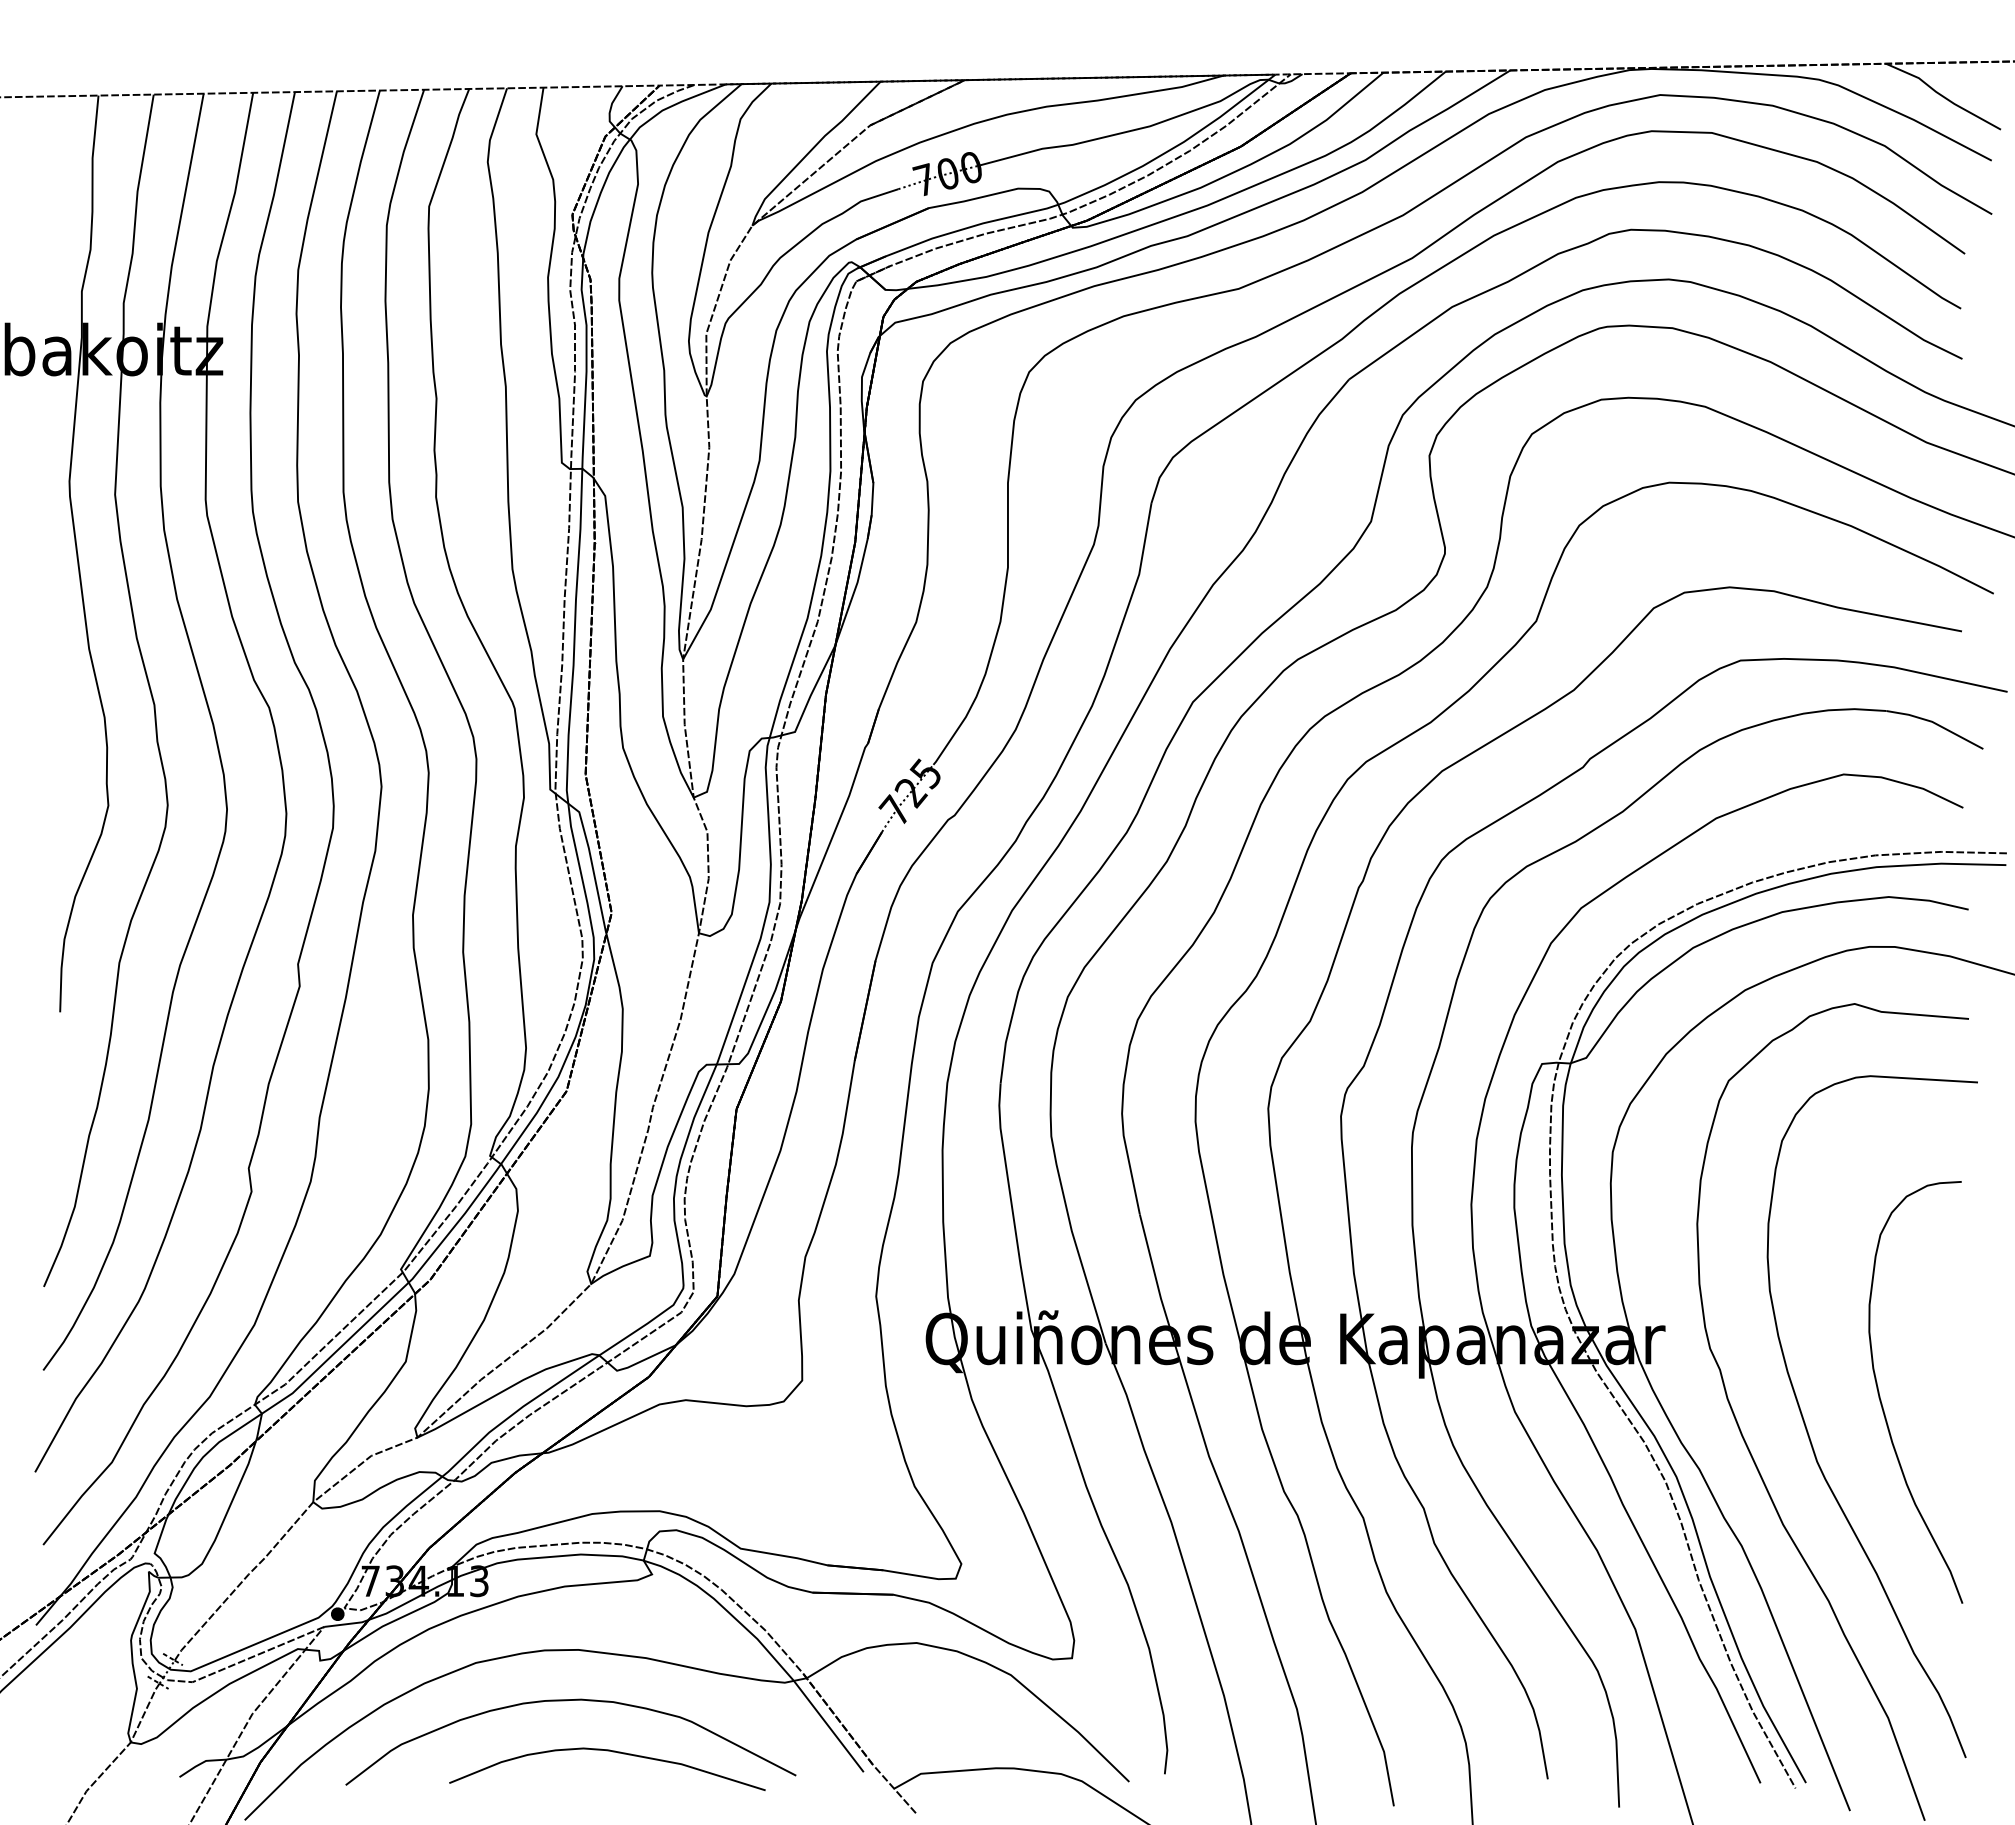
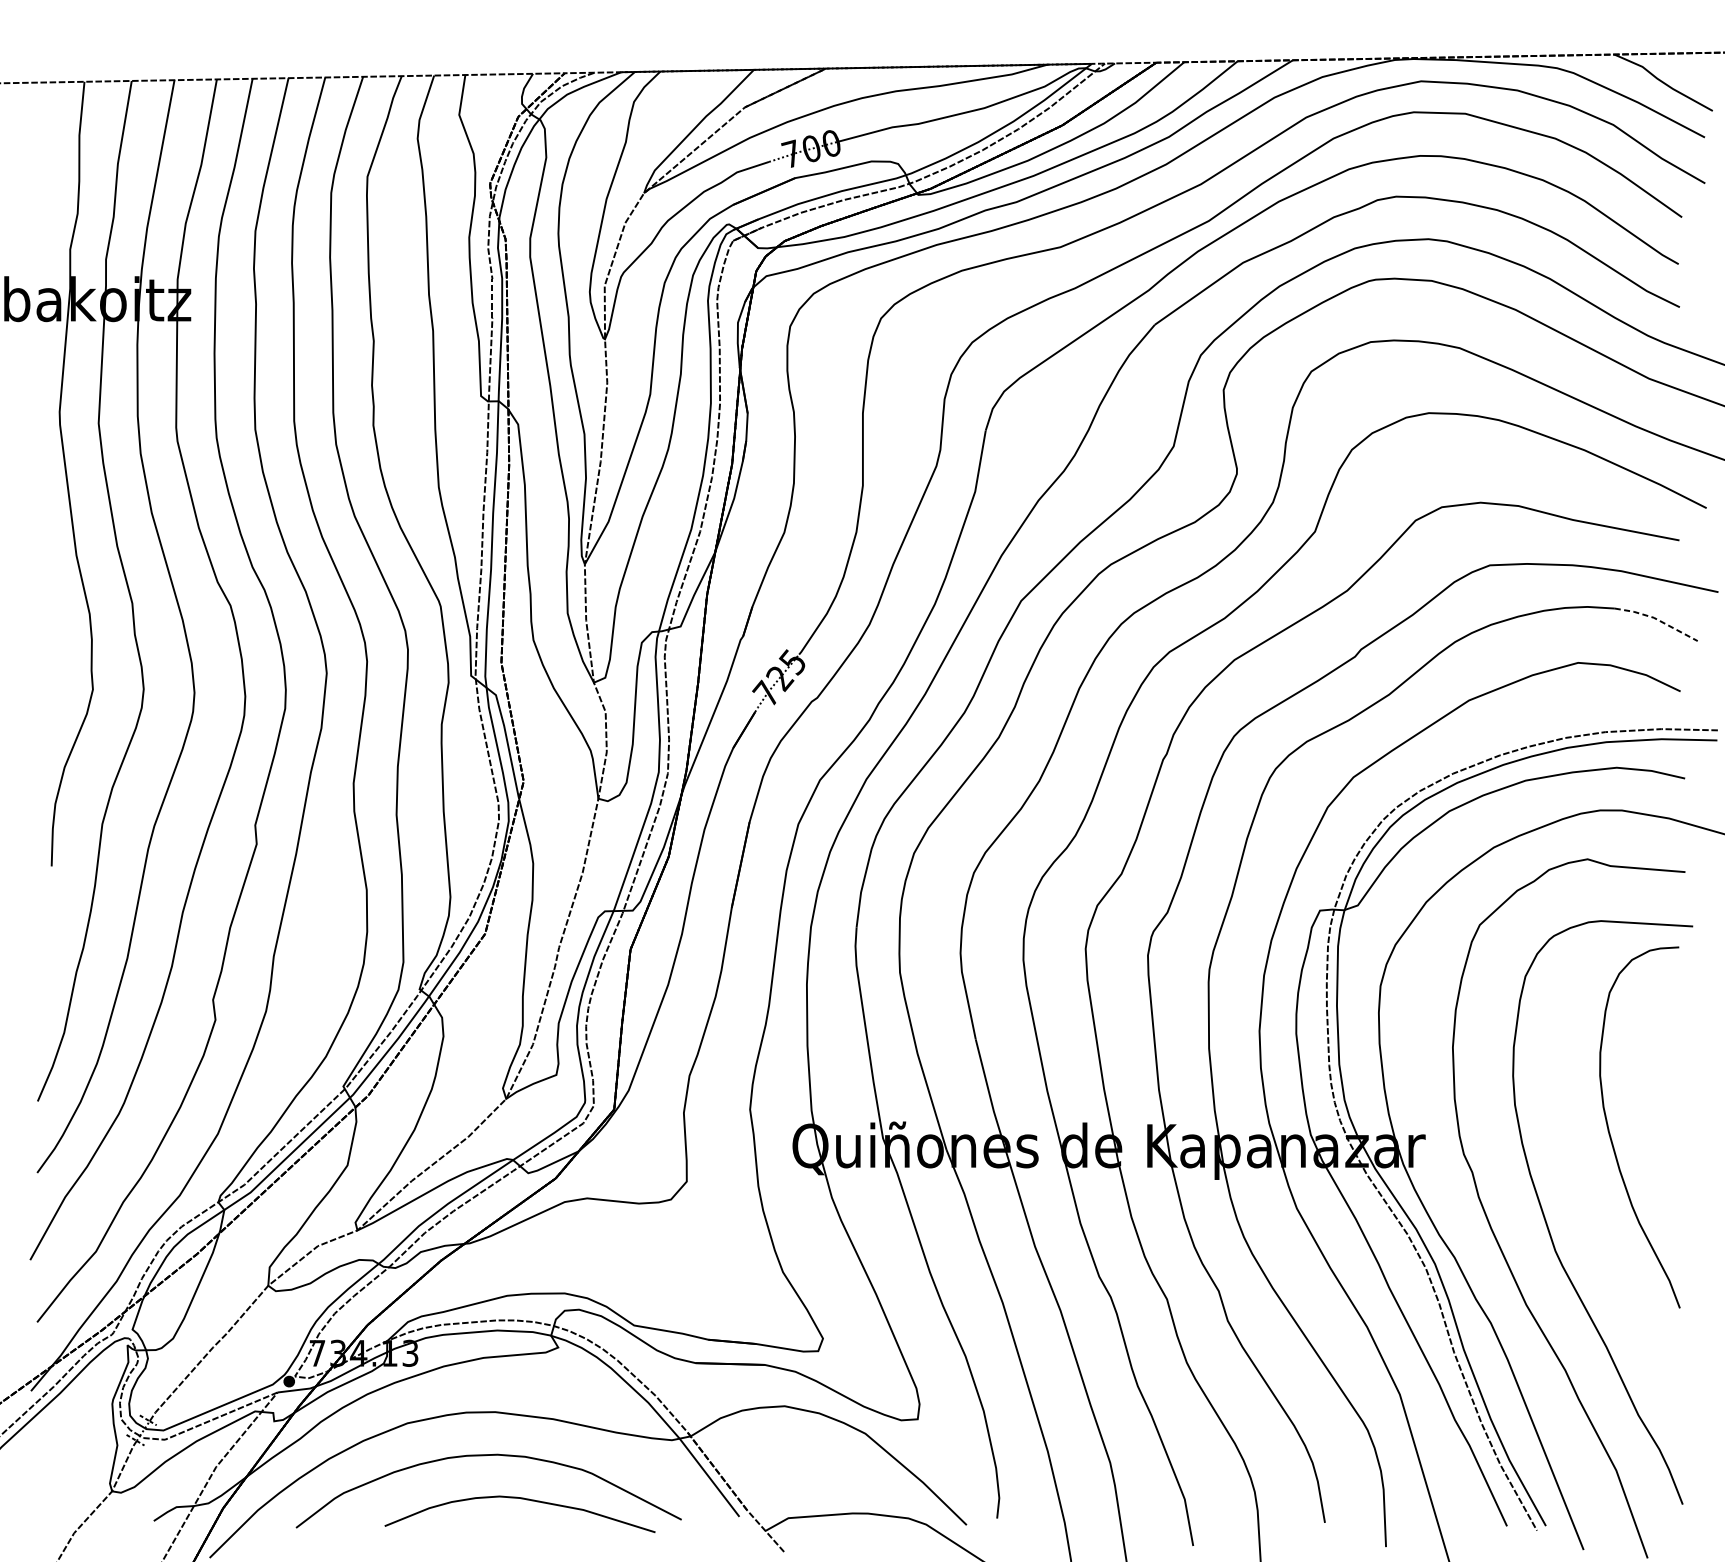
line: (1935, 723) -> (1656, 619), solid -> dashed
curve: (1881, 1399) -> (1610, 1133), moved

